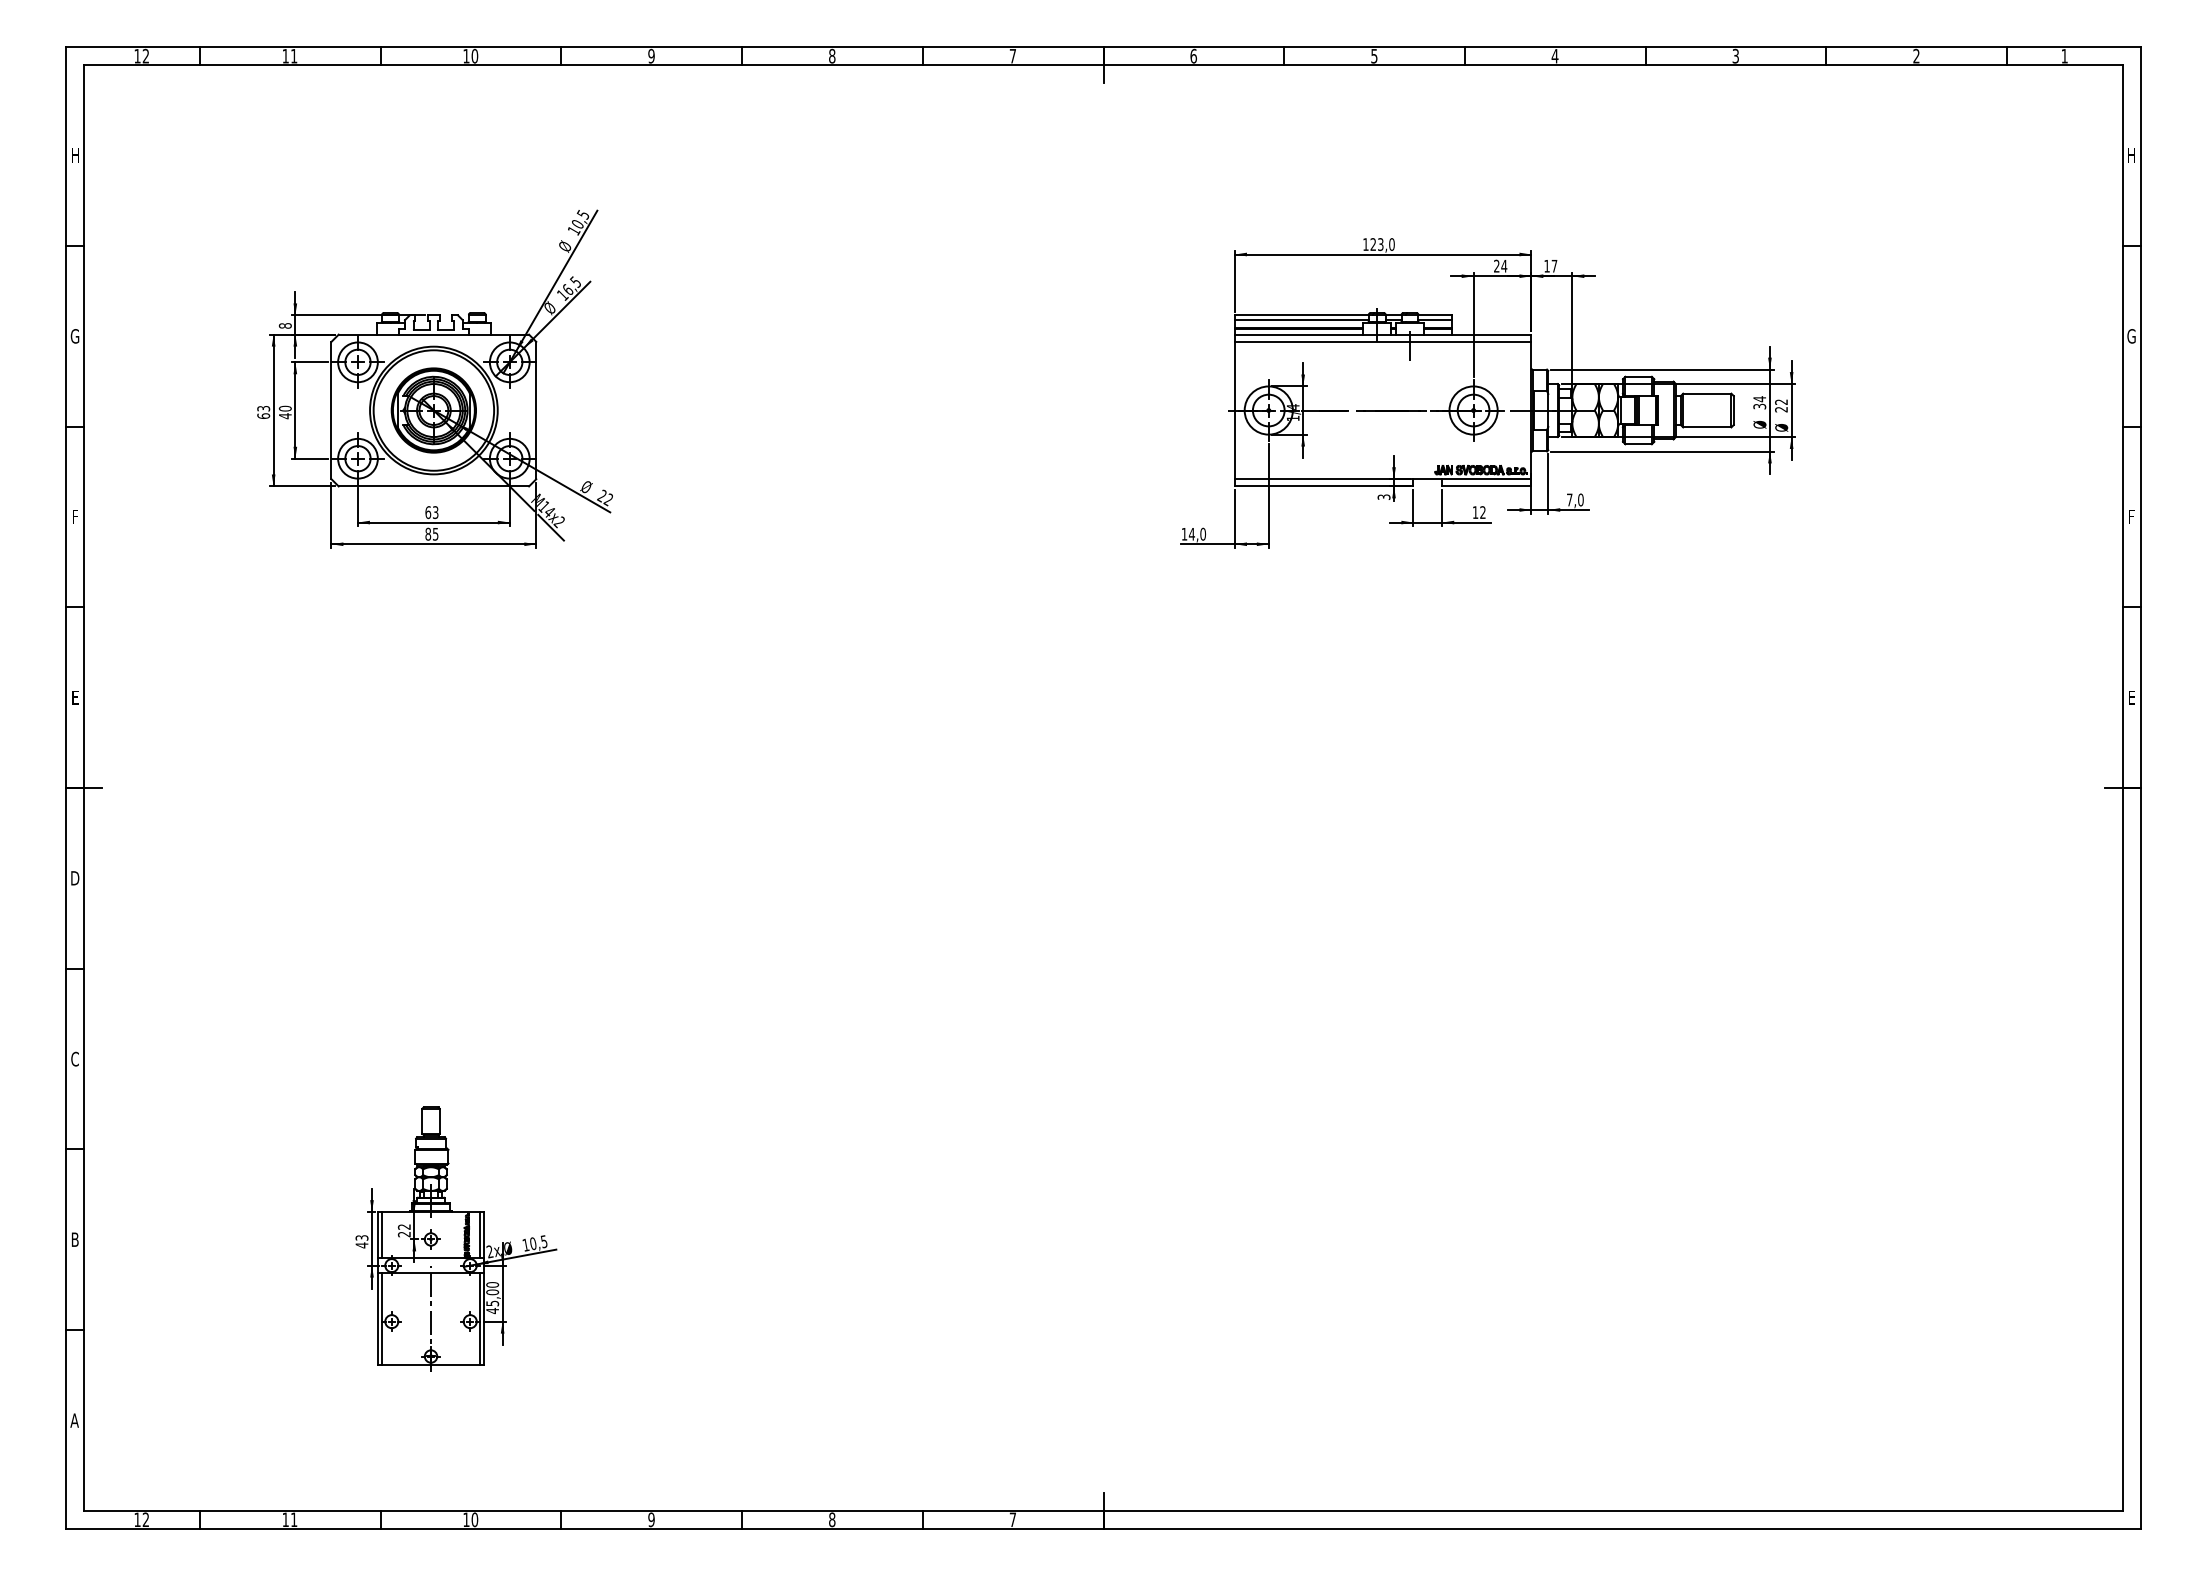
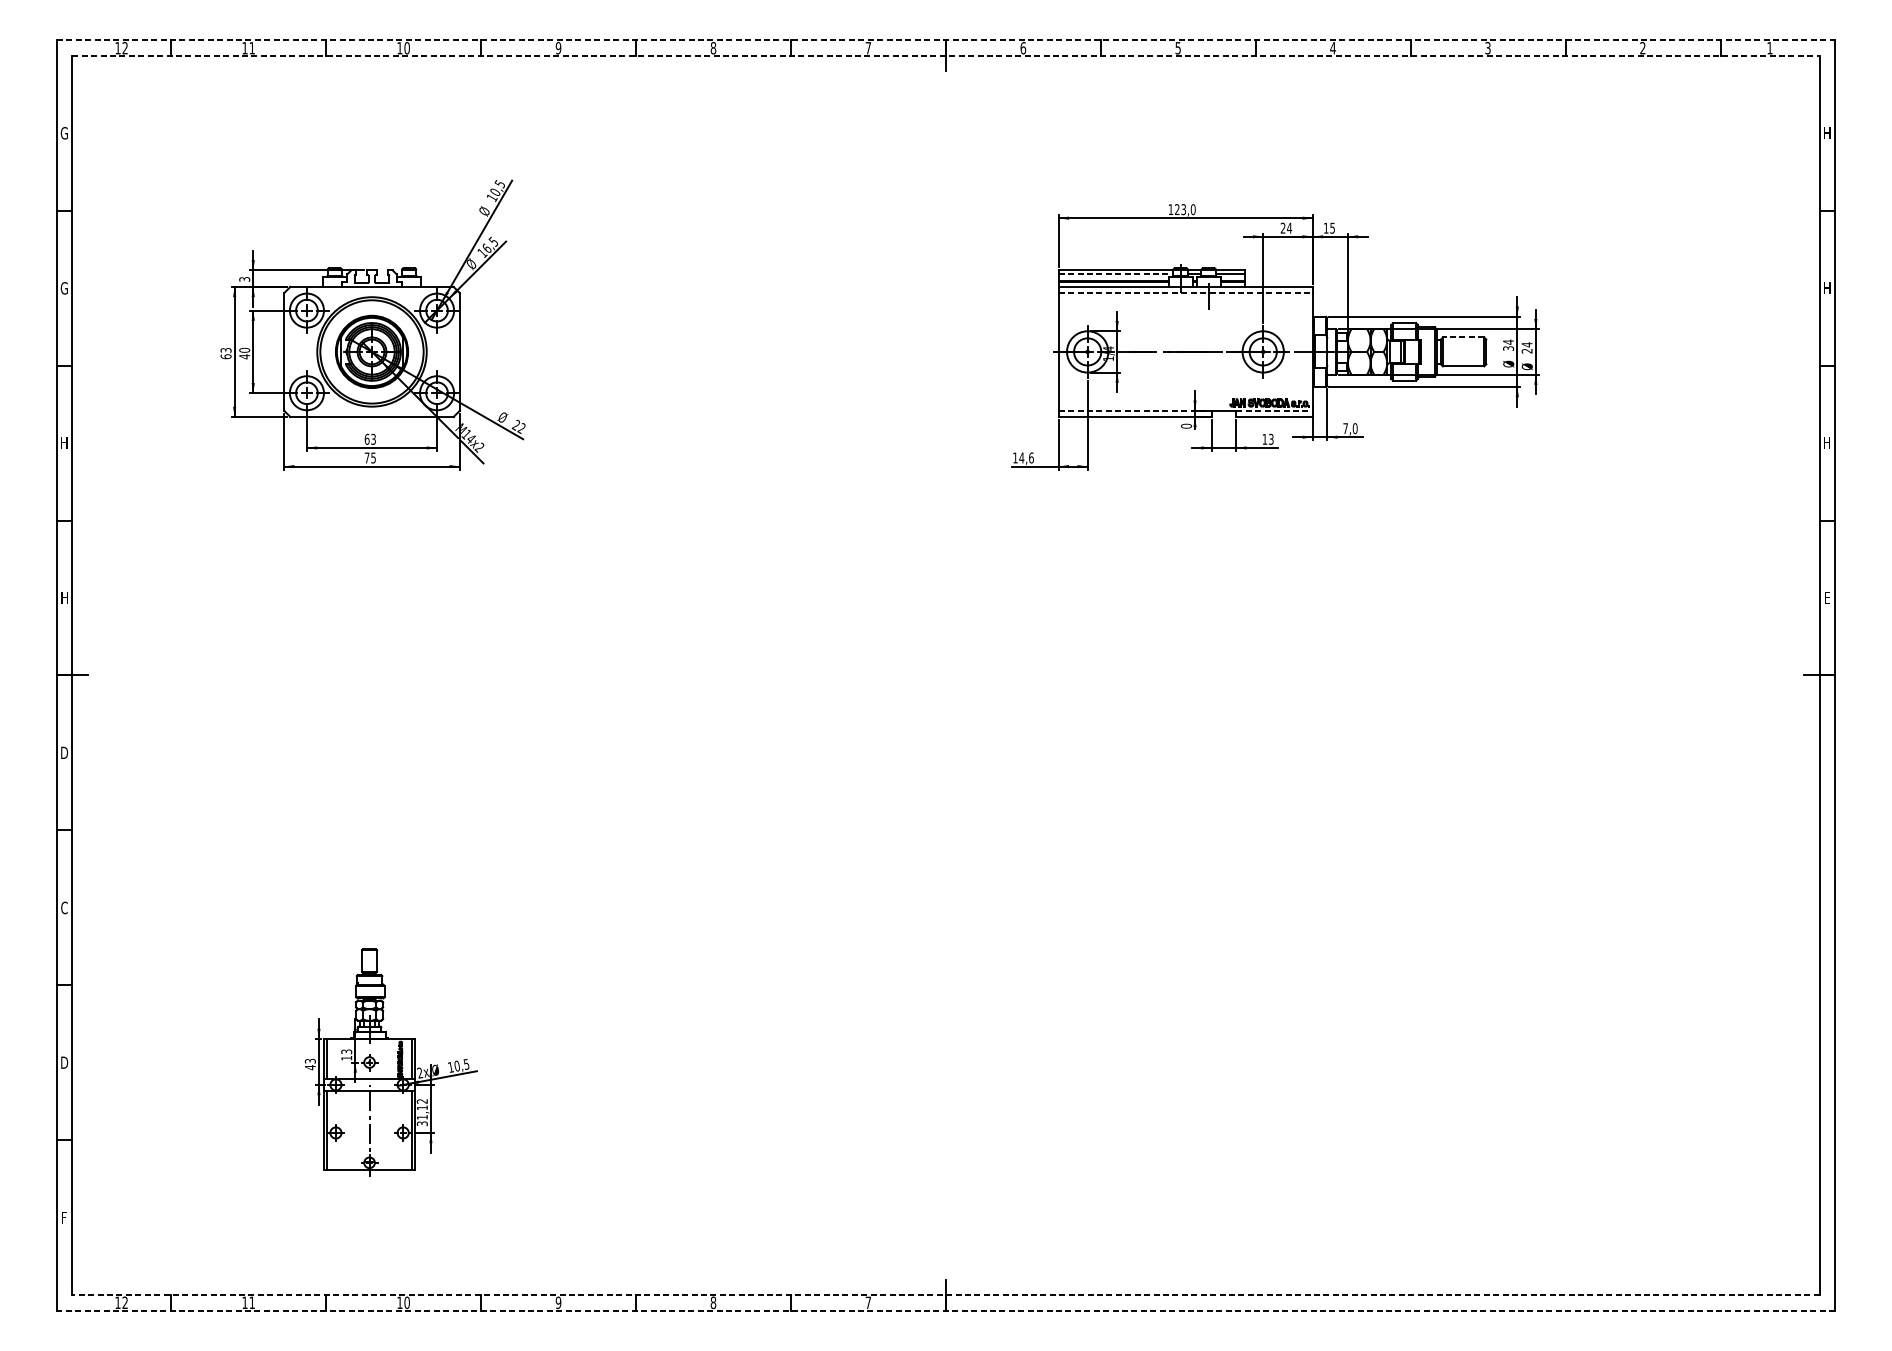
line: (1103, 47) -> (946, 40), solid -> dashed
line: (1103, 65) -> (946, 56), solid -> dashed
text: (74, 155) -> (63, 133), H -> G
text: (1554, 266) -> (1332, 228), 17 -> 15
line: (1301, 320) -> (1115, 274), solid -> dashed
text: (285, 325) -> (244, 279), 8 -> 3
text: (2131, 336) -> (1827, 288), G -> H
line: (1383, 341) -> (1186, 292), solid -> dashed
line: (1706, 393) -> (1462, 337), solid -> dashed
text: (1781, 402) -> (1527, 345), 22 -> 24
line: (1324, 479) -> (1135, 411), solid -> dashed
line: (1486, 479) -> (1274, 411), solid -> dashed
text: (1383, 497) -> (1186, 426), 3 -> 0
text: (1482, 512) -> (1270, 439), 12 -> 13
text: (74, 516) -> (63, 442), F -> H
text: (2131, 516) -> (1827, 442), F -> H
text: (428, 533) -> (367, 457), 85 -> 75
text: (1203, 533) -> (1031, 457), 14,0 -> 14,6
text: (75, 697) -> (64, 597), E -> H
text: (403, 1230) -> (345, 1054), 22 -> 13
text: (75, 1239) -> (64, 1062), B -> D
text: (492, 1298) -> (422, 1113), 45,00 -> 31,12
text: (74, 1420) -> (63, 1217), A -> F
line: (1103, 1510) -> (946, 1294), solid -> dashed
line: (1103, 1528) -> (946, 1310), solid -> dashed

